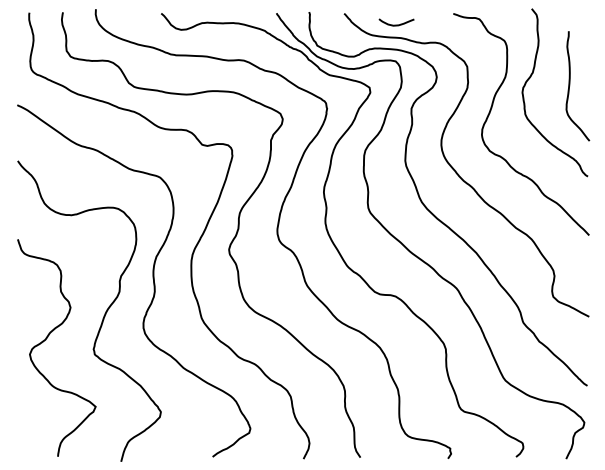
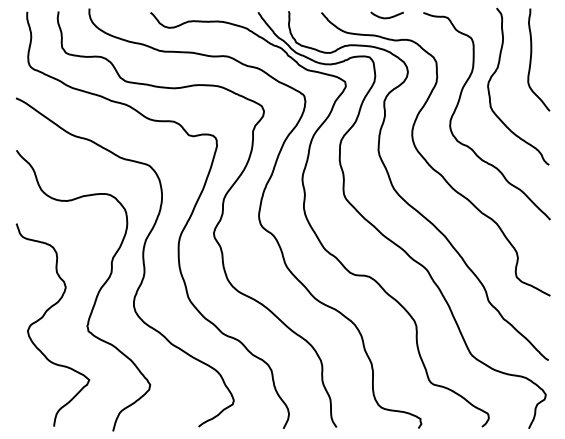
curve: (396, 24) -> (387, 17), moved
curve: (570, 85) -> (531, 59), moved

